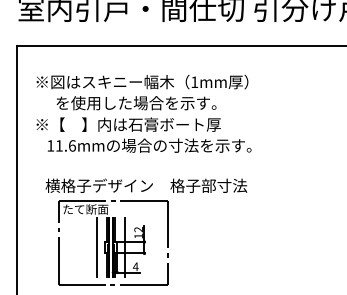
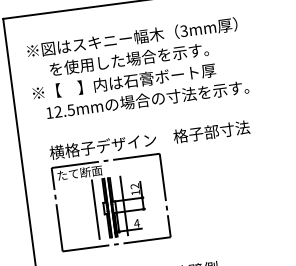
text: (194, 82) -> (183, 31), 1mm -> 3mm
text: (65, 145) -> (64, 110), 11.6mm -> 12.5mm
part: (113, 242) -> (111, 202), moved

